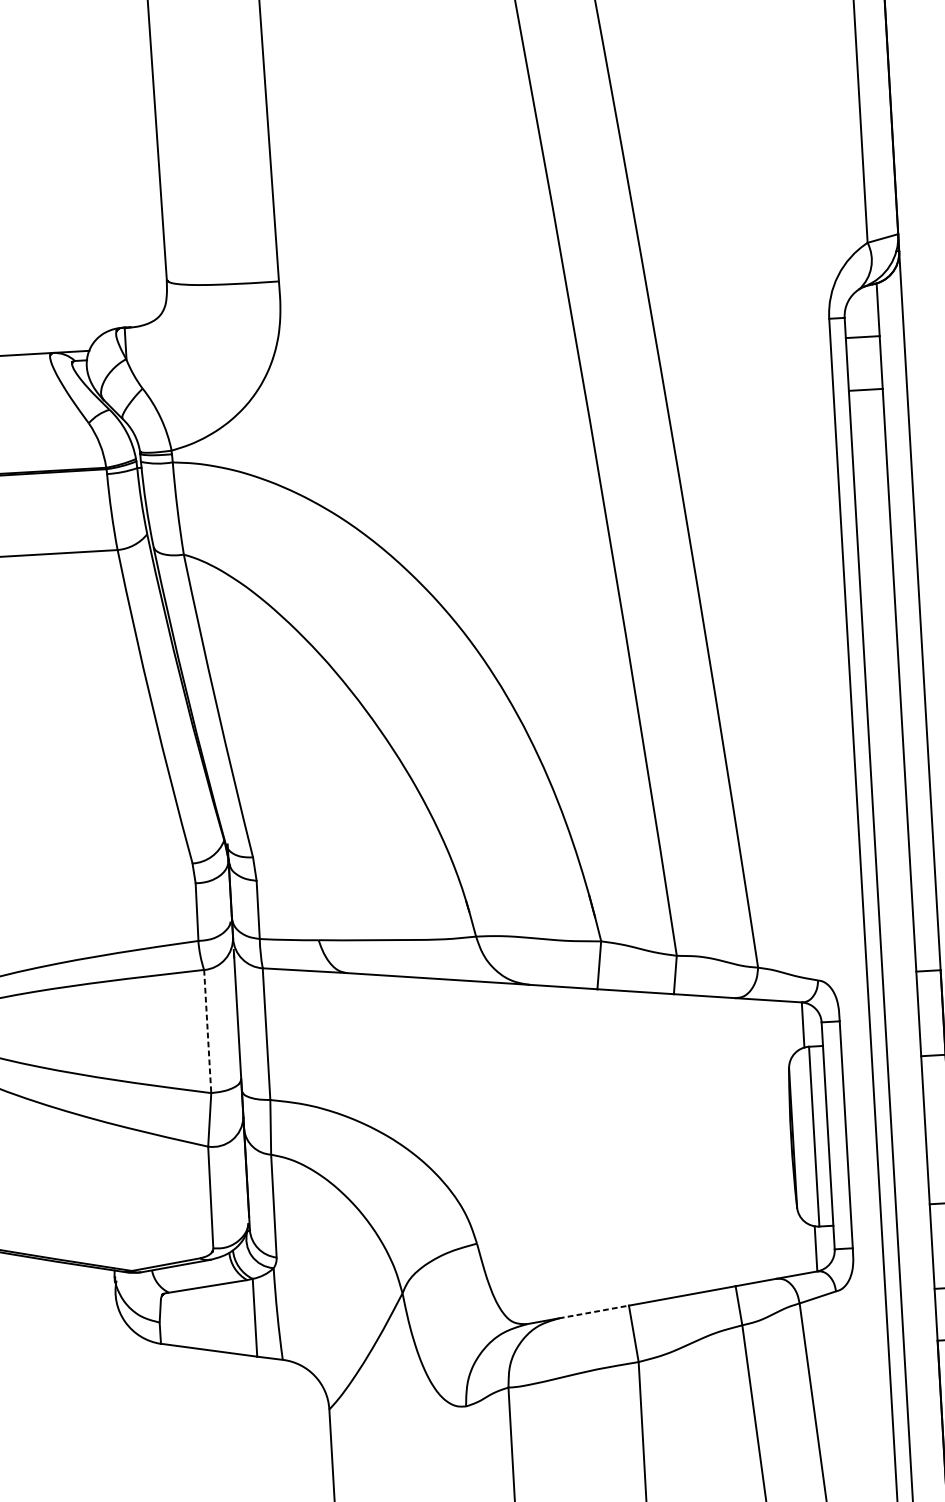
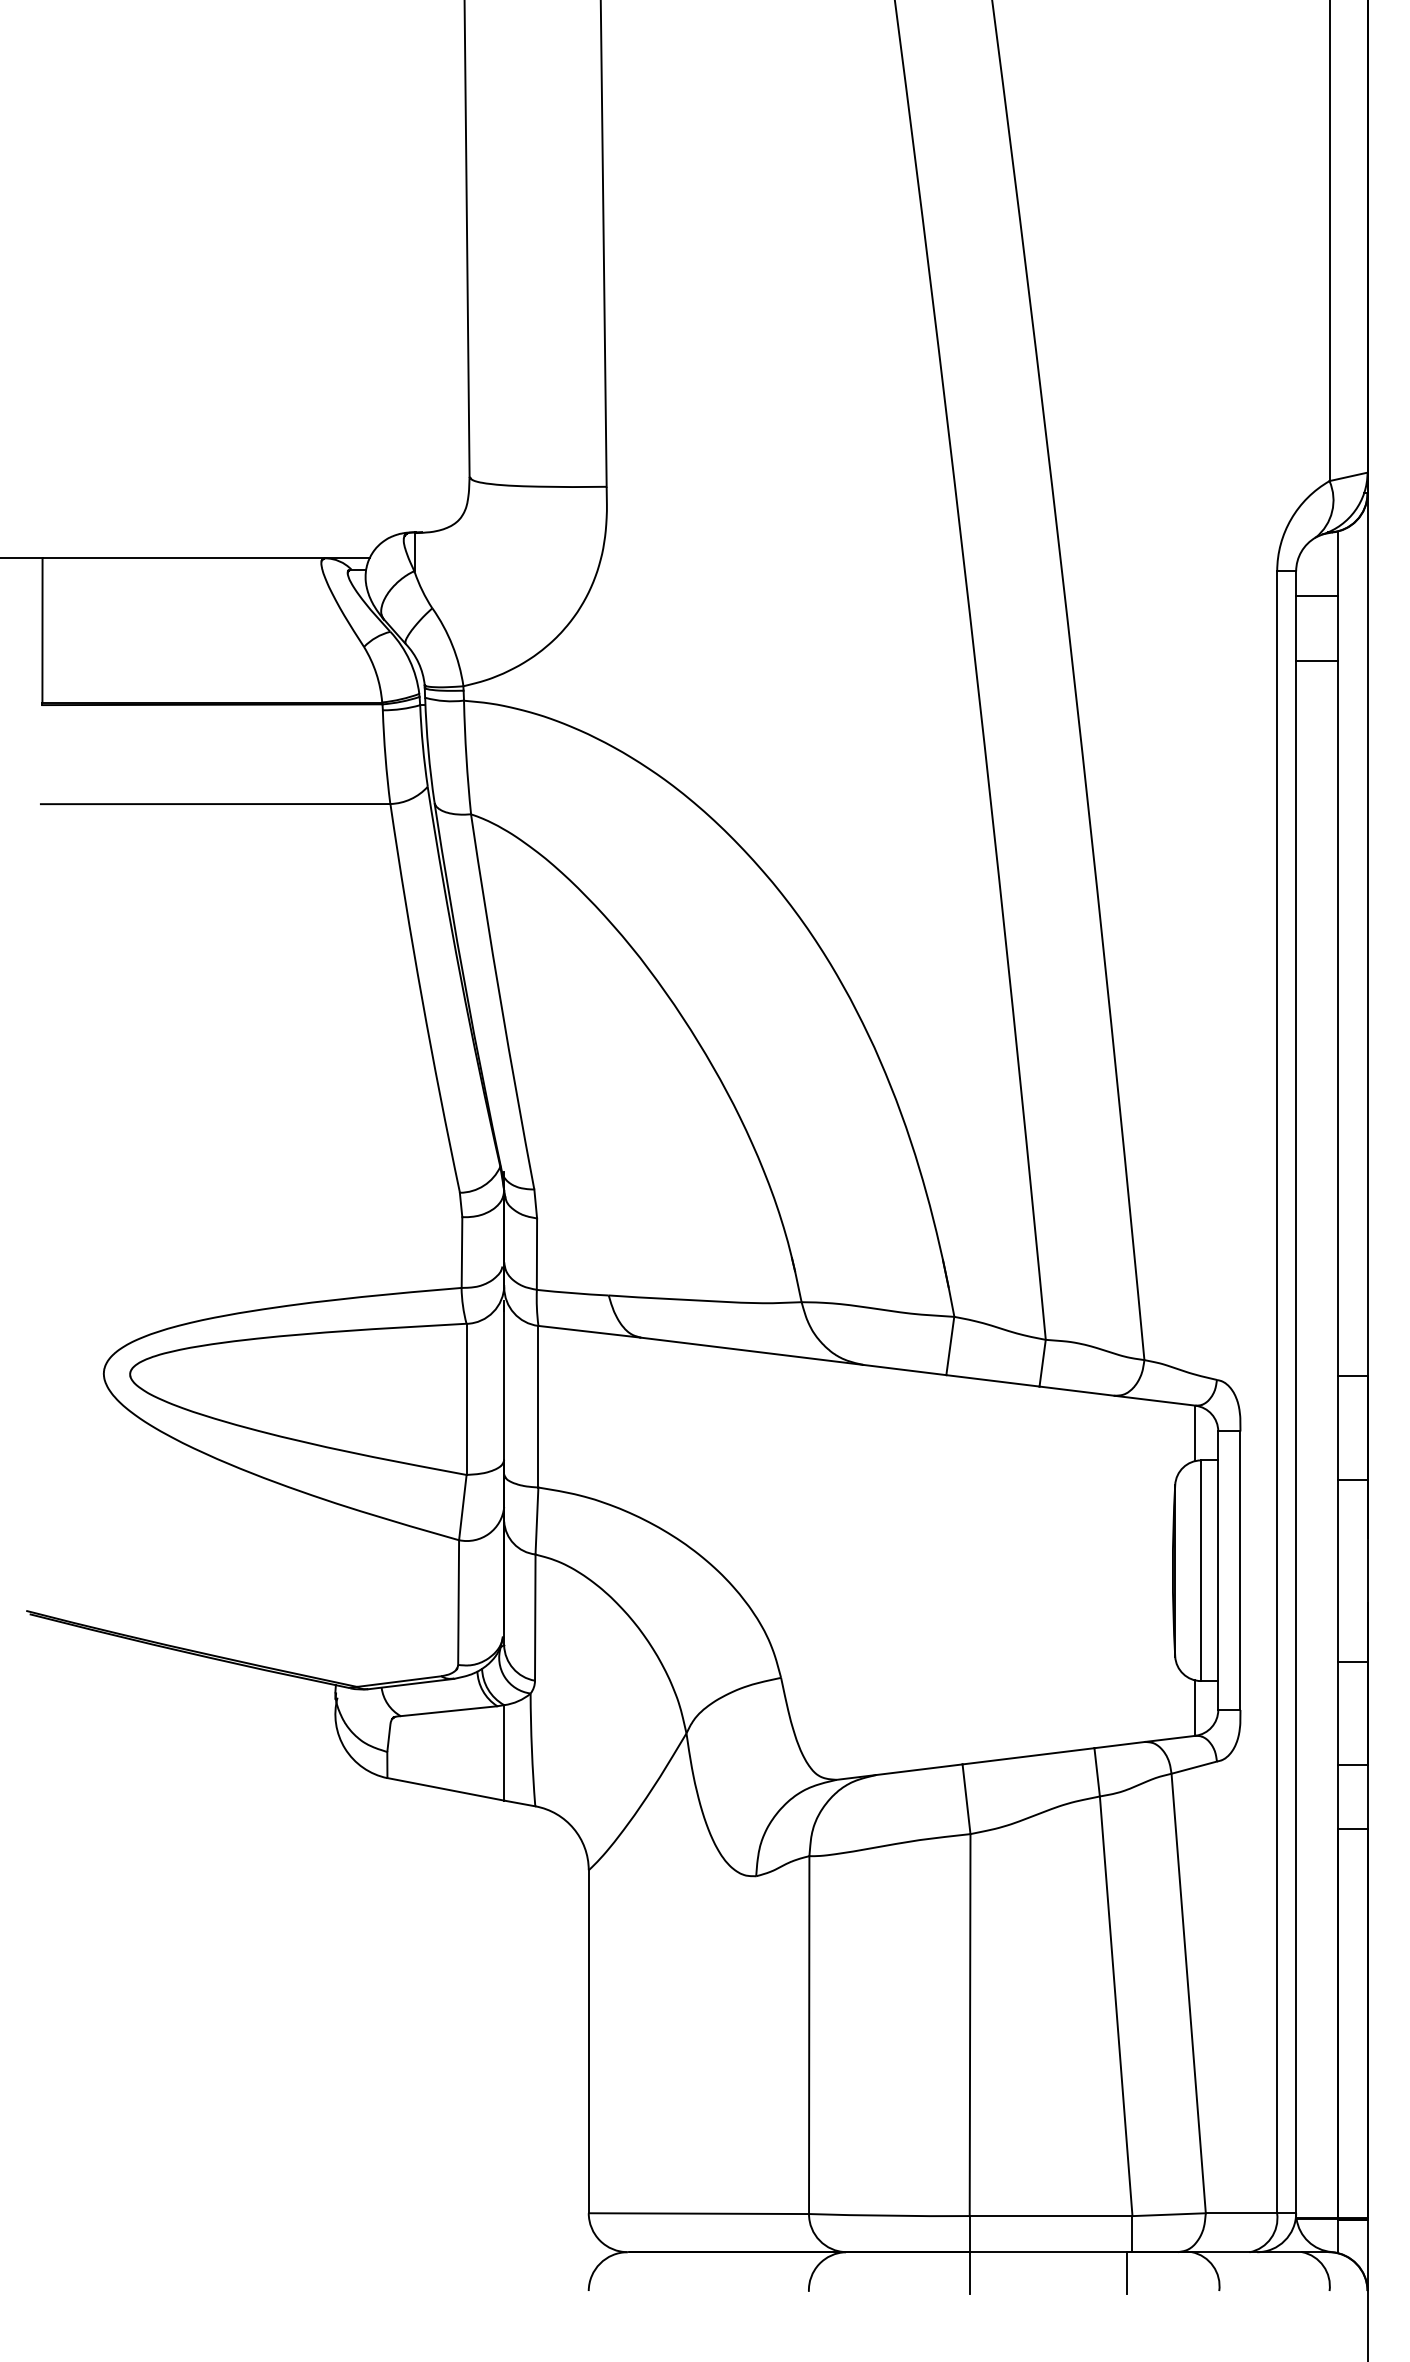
line: (207, 1031) -> (466, 1399), dashed -> solid
line: (594, 1311) -> (919, 1769), dashed -> solid

